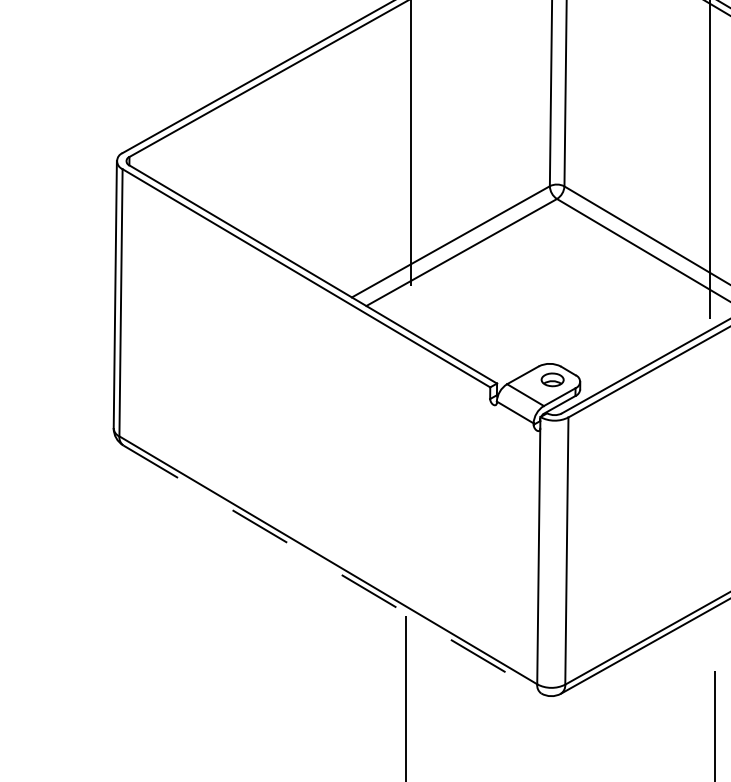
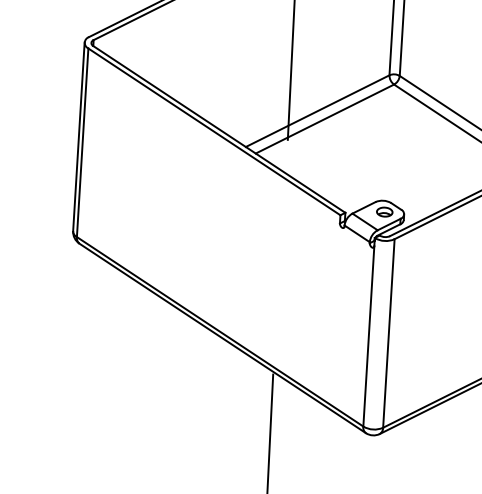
line: (332, 569) -> (222, 338), dashed -> solid

